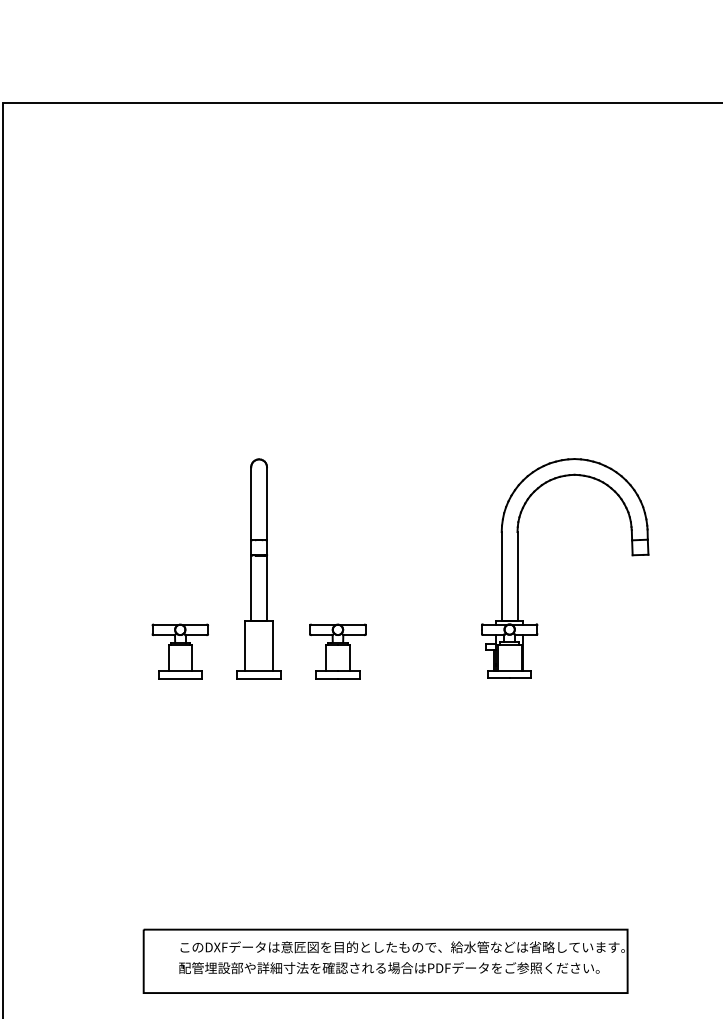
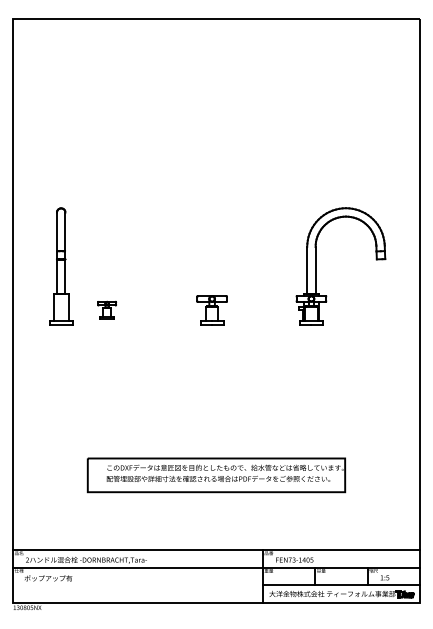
part: (259, 568) -> (61, 266), moved
part: (519, 568) -> (316, 266), moved
part: (178, 651) -> (106, 310), size x0.6
part: (336, 651) -> (211, 310), moved

